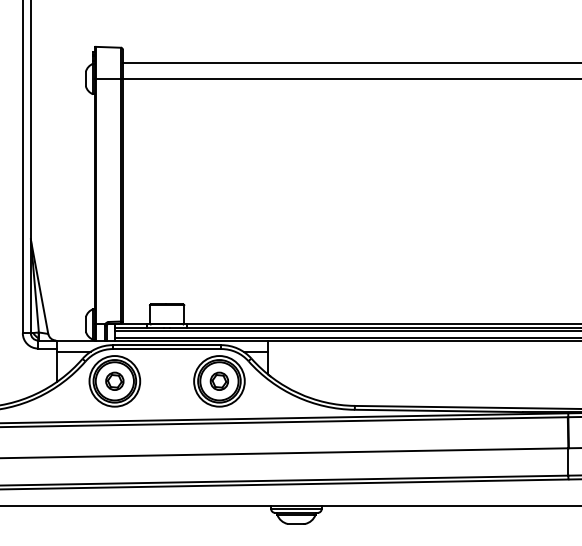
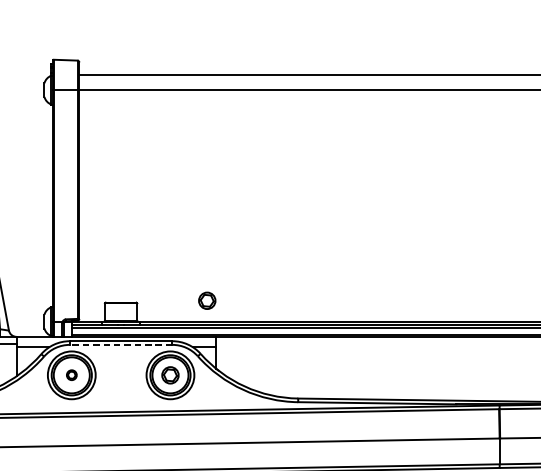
part: (257, 301) -> (206, 300), added
line: (166, 349) -> (120, 345), solid -> dashed
part: (114, 380) -> (71, 374), size x0.6

